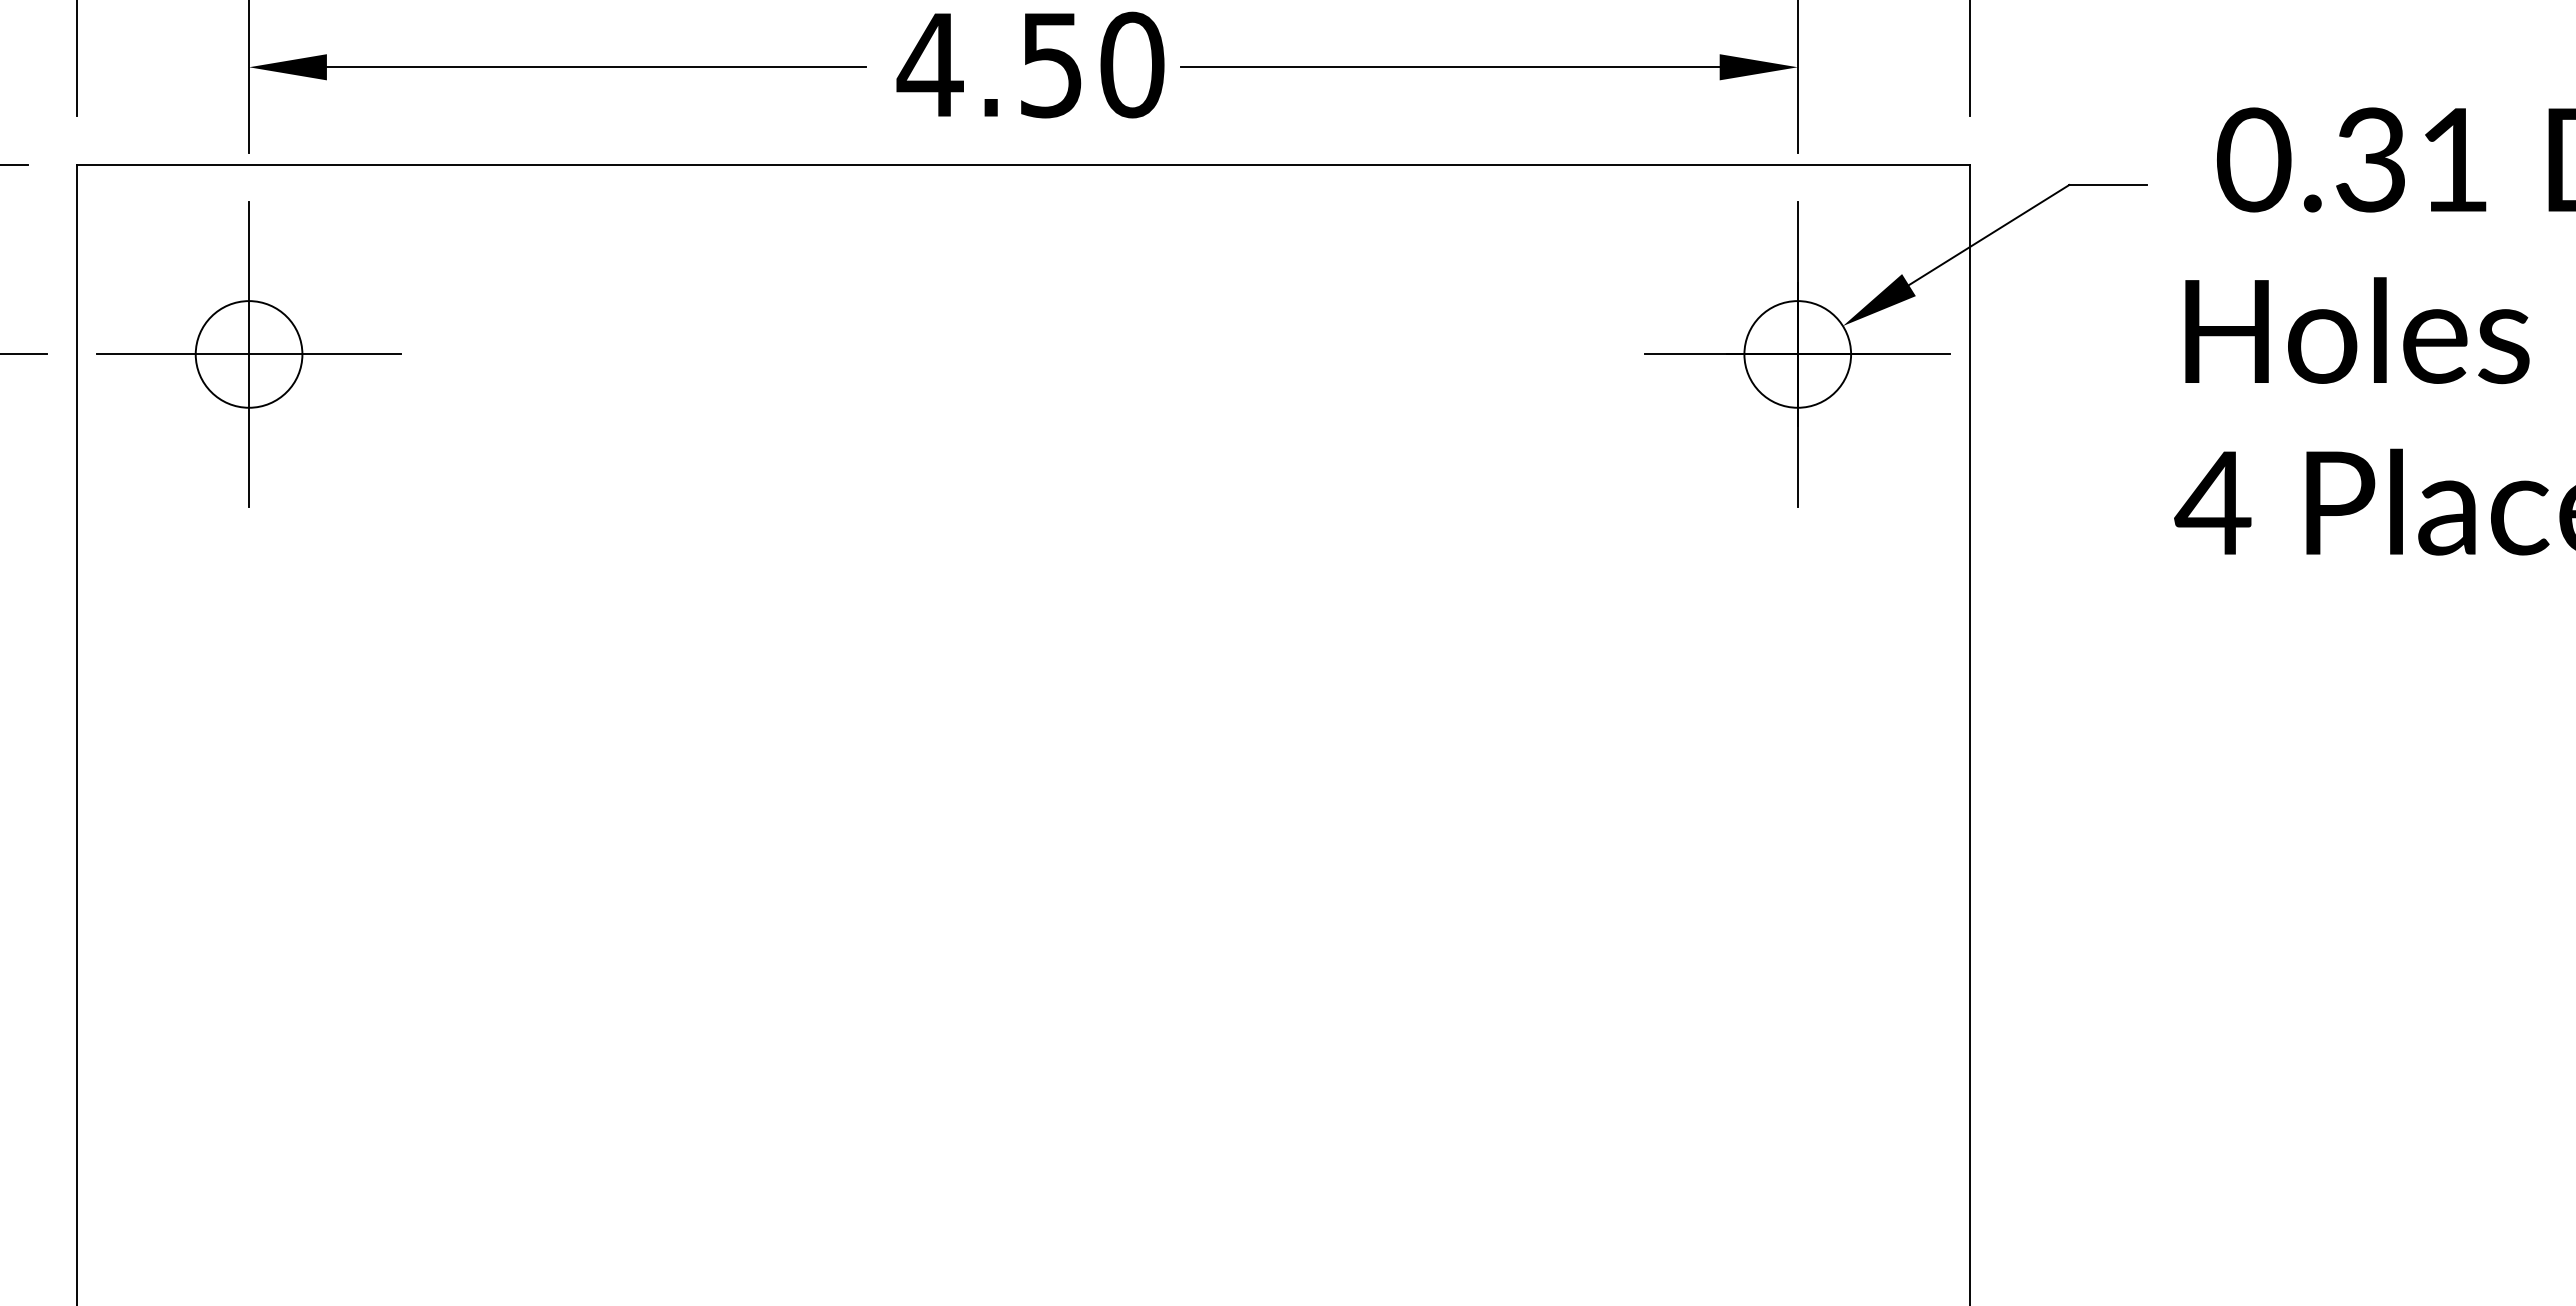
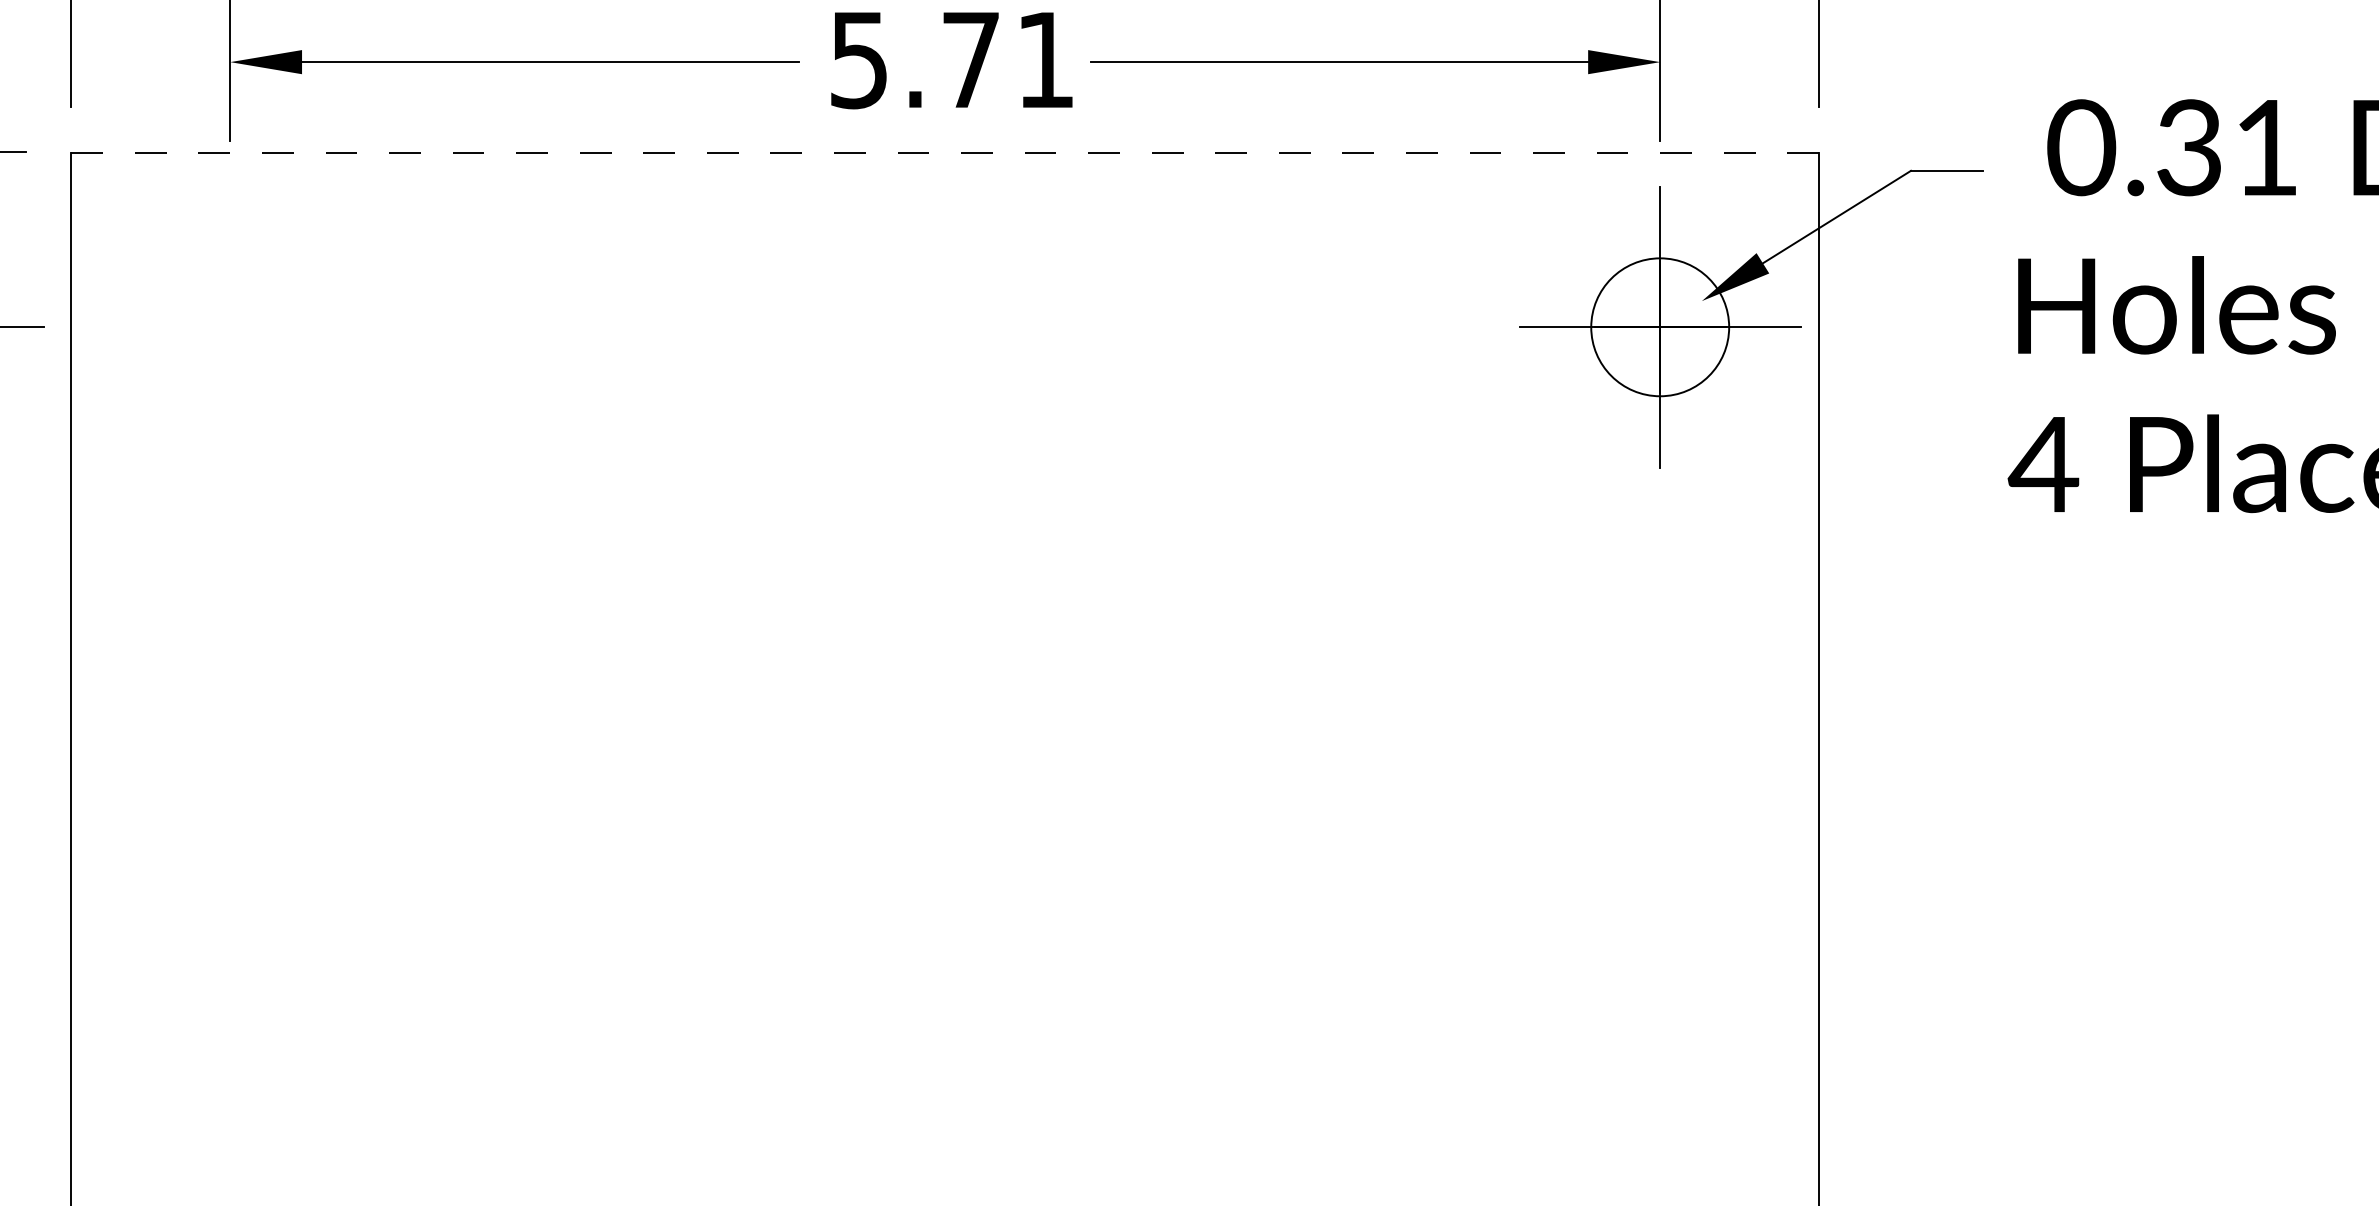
text: (1030, 64) -> (951, 59), 4.50 -> 5.71
line: (1023, 165) -> (945, 152), solid -> dashed
part: (248, 354) -> (229, 327), removed
circle: (1797, 354) -> (1659, 327), size x1.4

